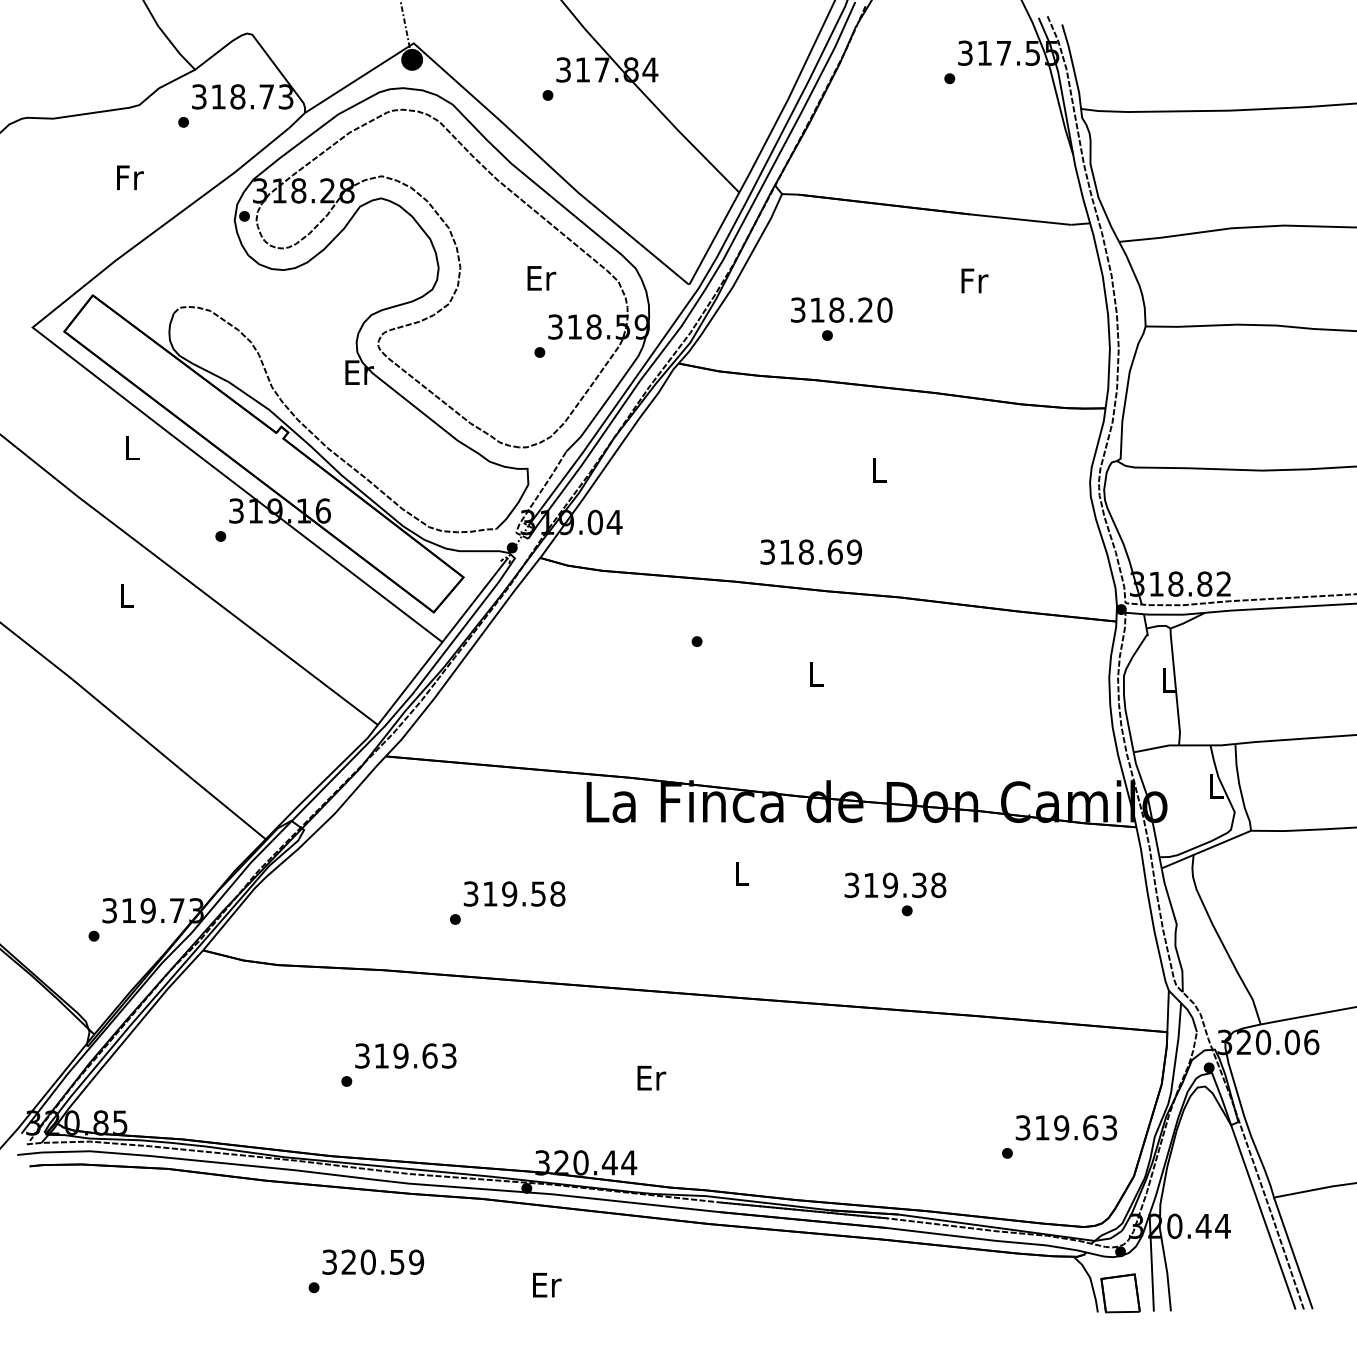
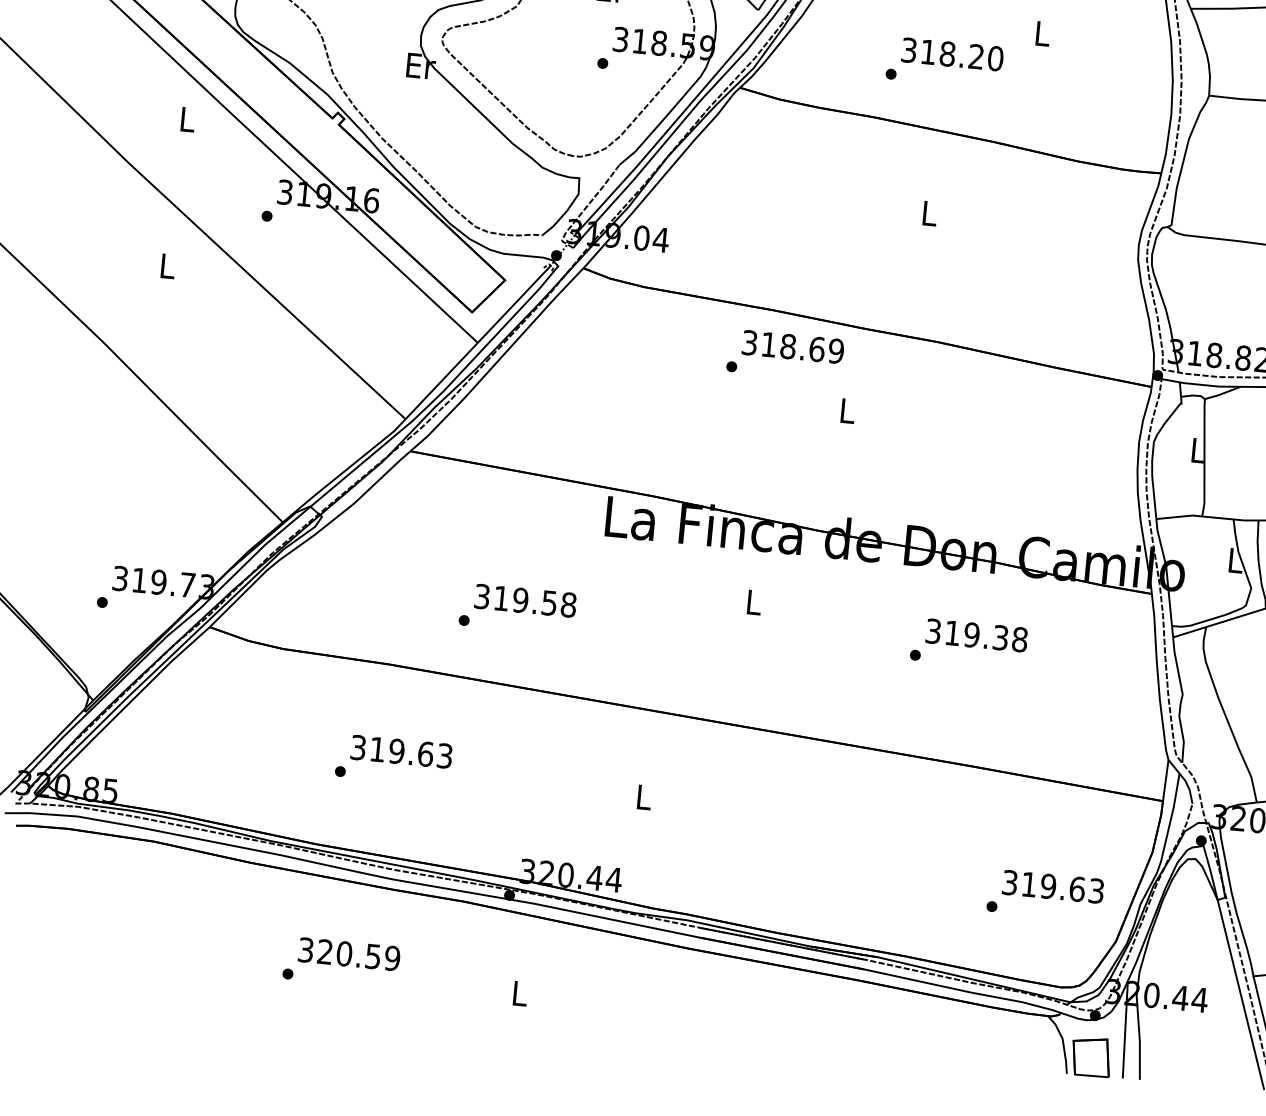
text: (974, 280) -> (1042, 33), Fr -> L
text: (841, 309) -> (952, 53), moved
text: (811, 551) -> (793, 346), moved
text: (895, 885) -> (976, 635), moved
text: (651, 1077) -> (644, 796), Er -> L
text: (547, 1284) -> (520, 993), Er -> L

